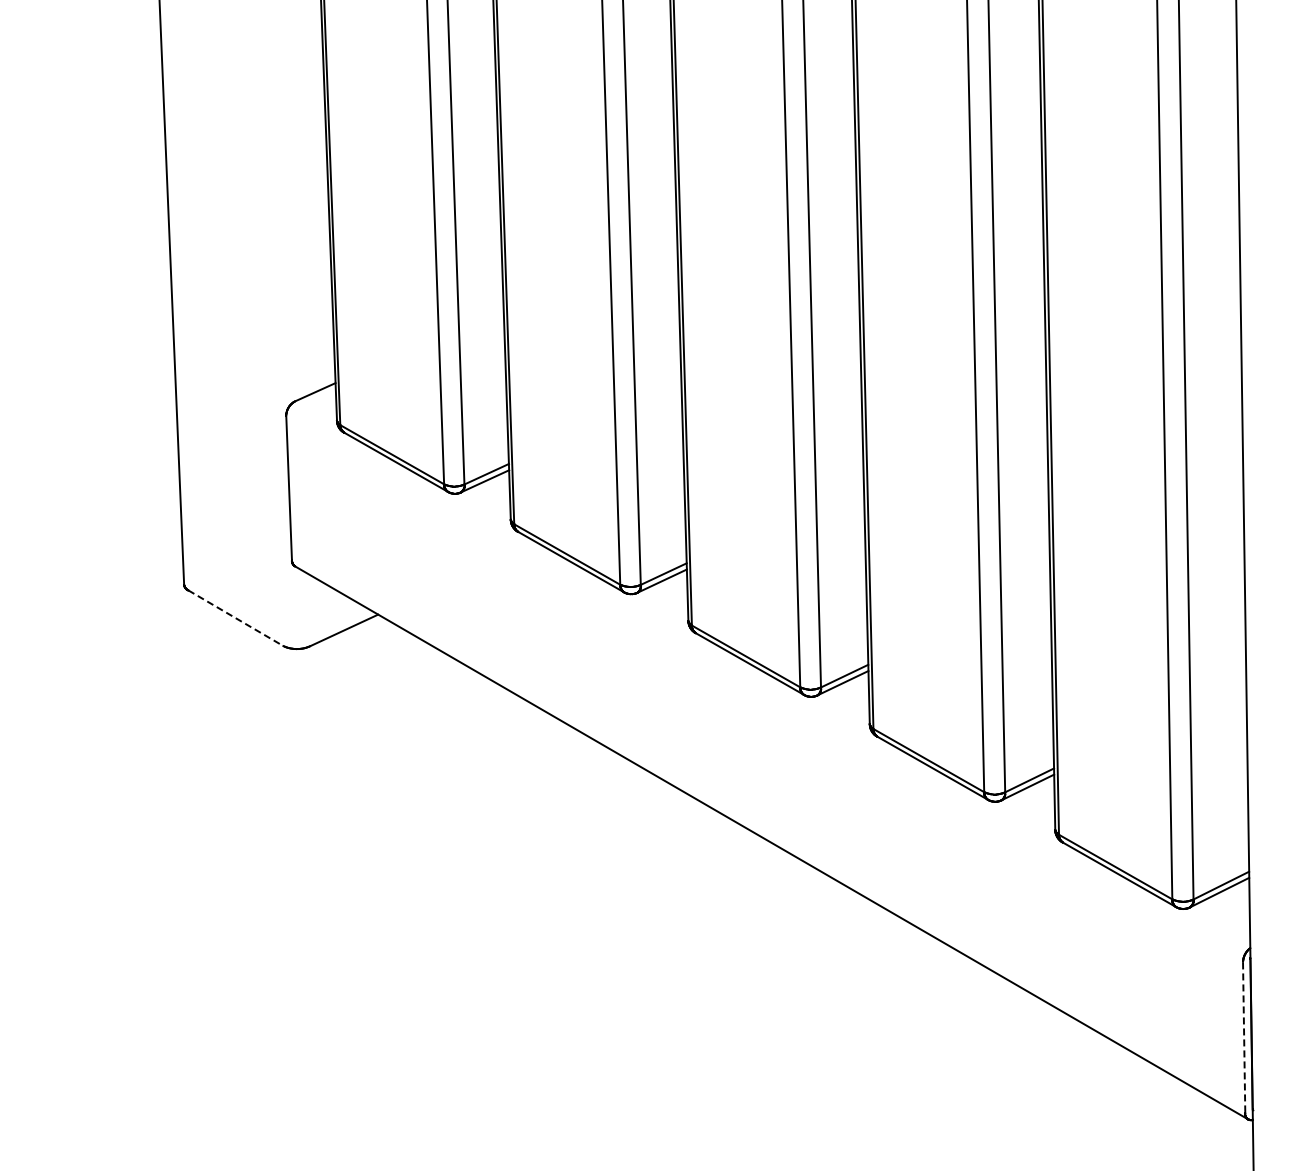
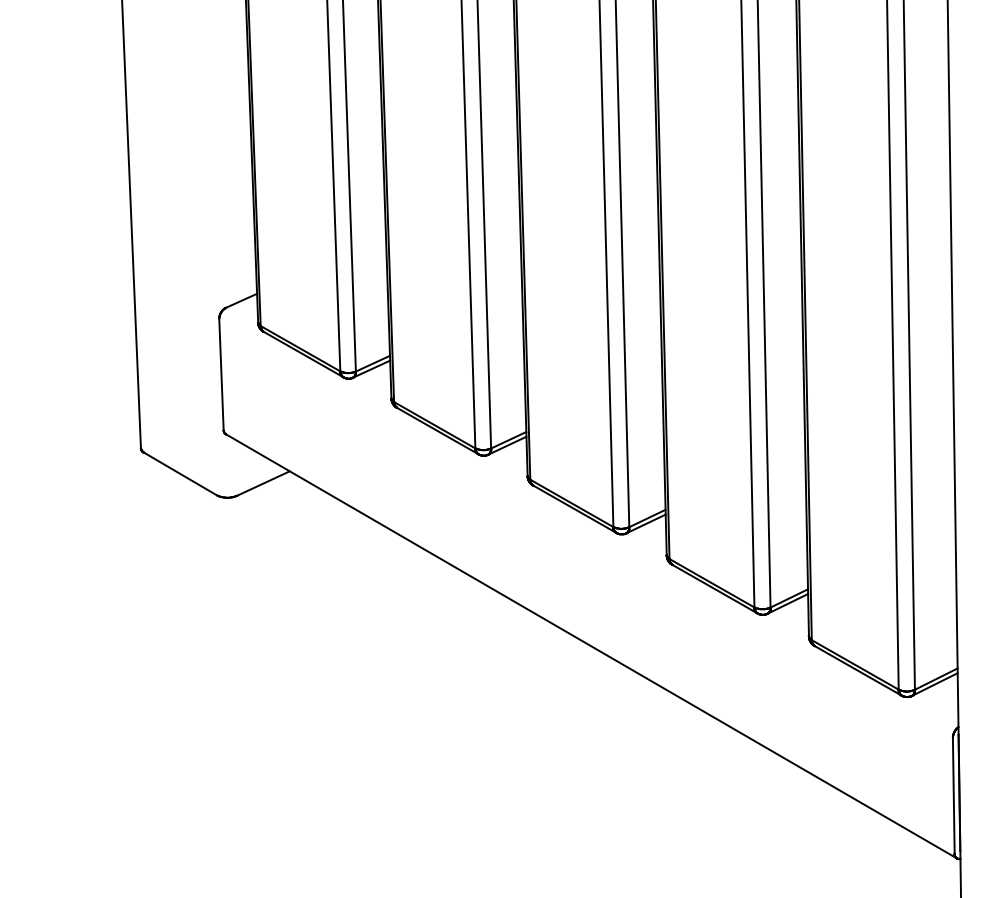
line: (236, 618) -> (181, 474), dashed -> solid
line: (1244, 1038) -> (954, 796), dashed -> solid

